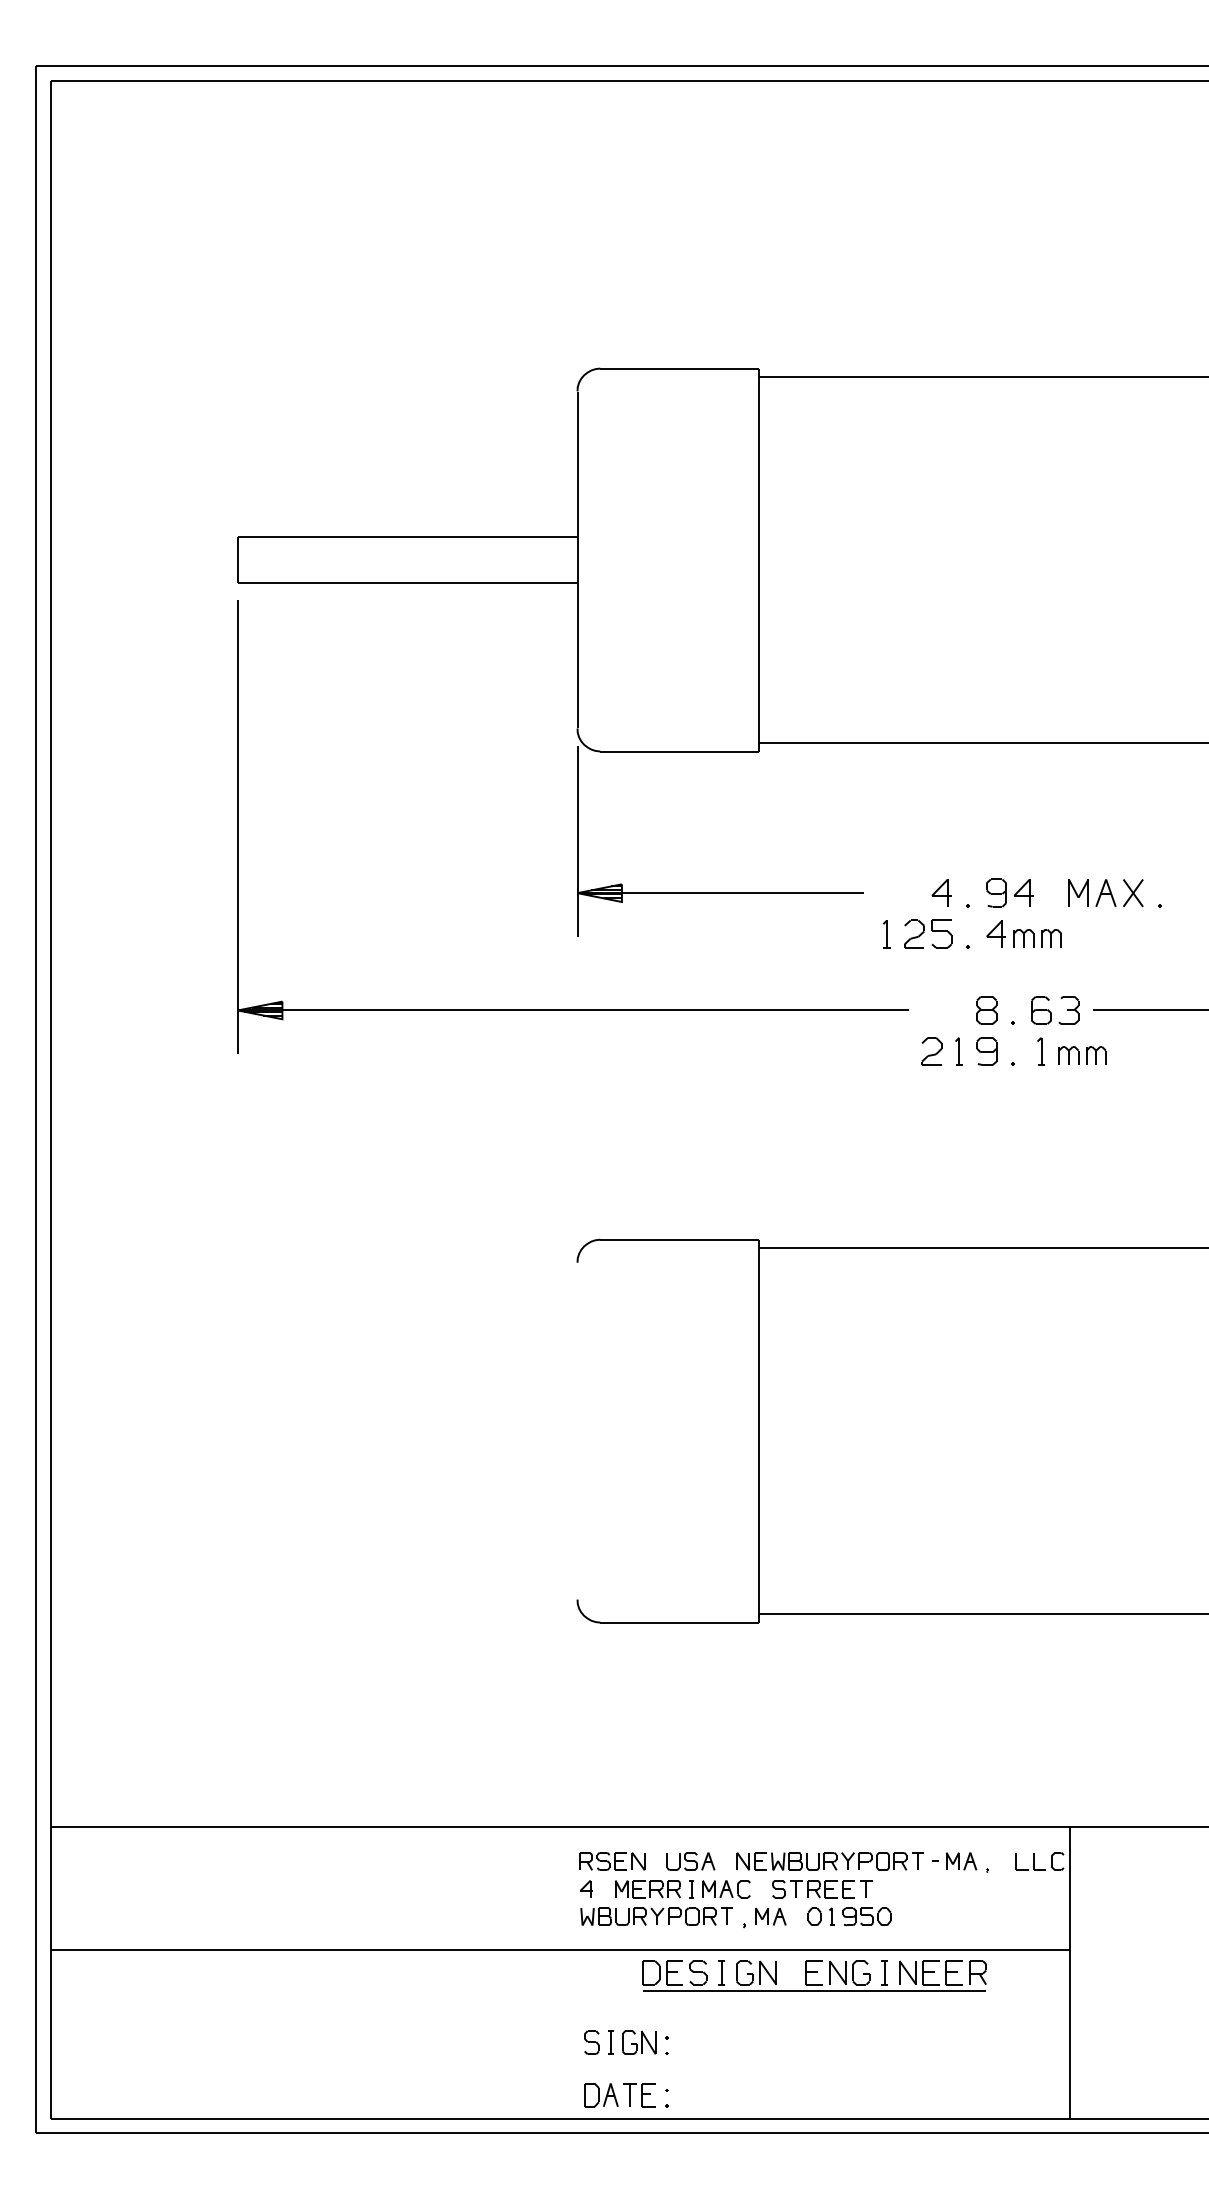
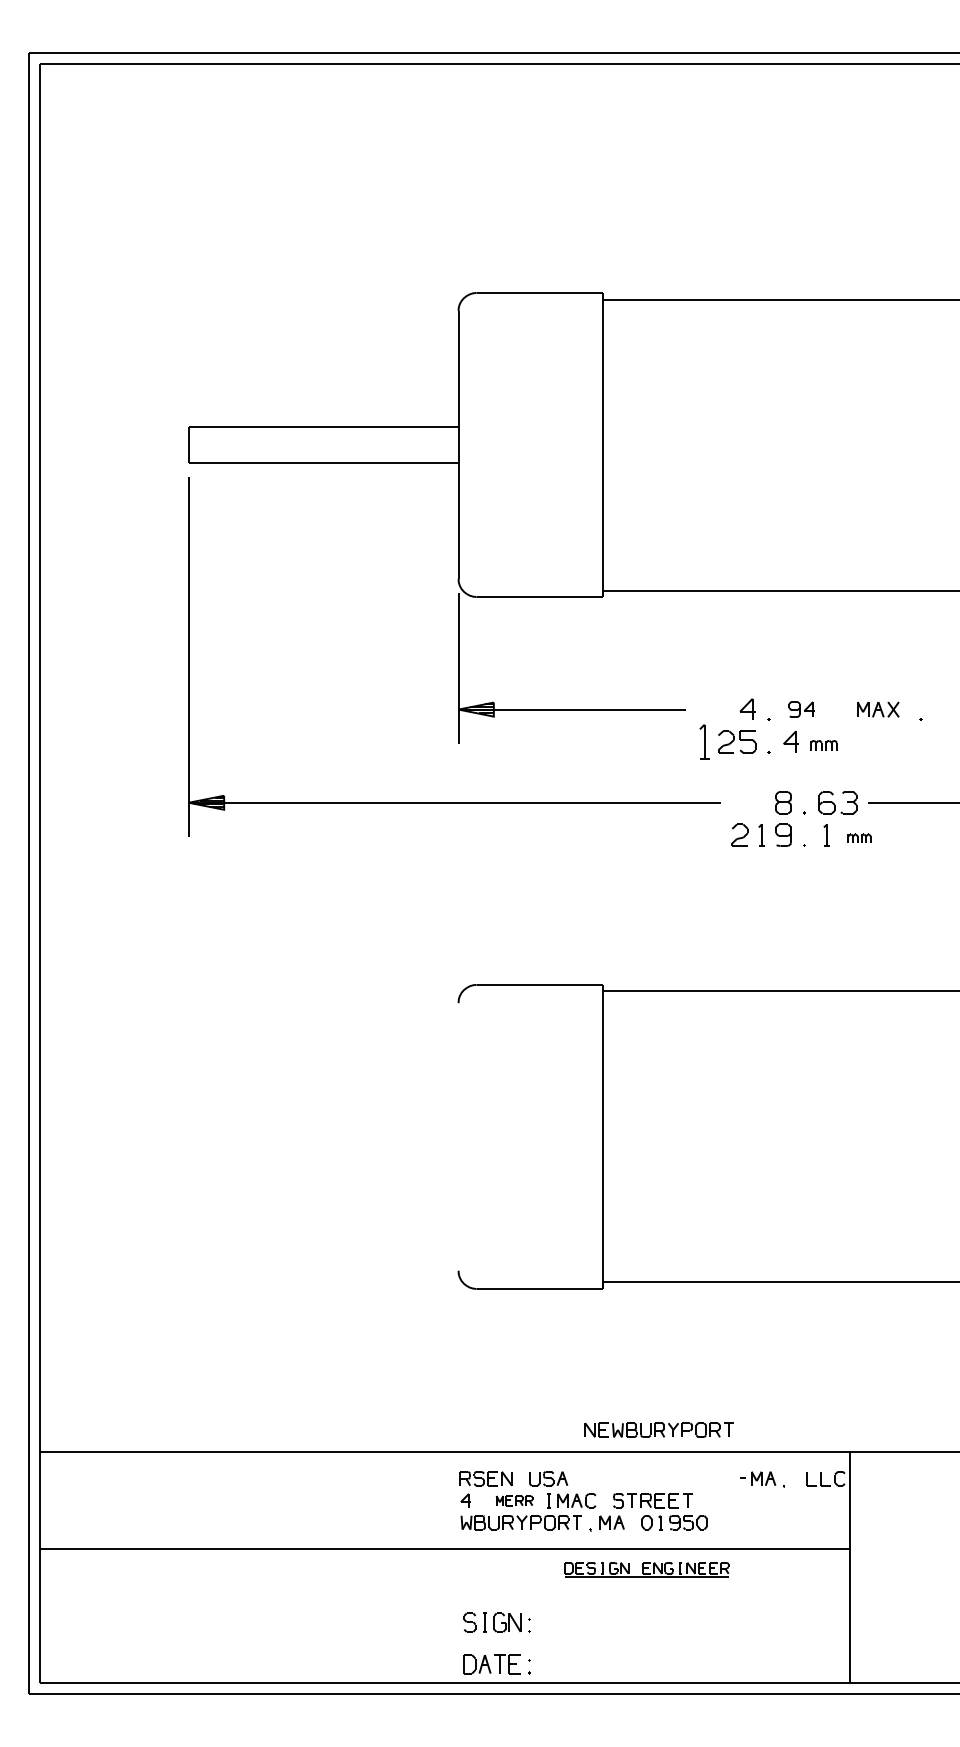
part: (1009, 892) -> (801, 709), size x0.7
part: (1105, 893) -> (877, 709), size x0.7
part: (886, 934) -> (703, 742), size x1.6
part: (1037, 938) -> (823, 745), size x0.7
part: (1082, 1055) -> (859, 838), size x0.6
part: (829, 1861) -> (658, 1430), moved
part: (647, 1889) -> (514, 1500), size x0.7
part: (814, 1975) -> (646, 1569), size x0.6

